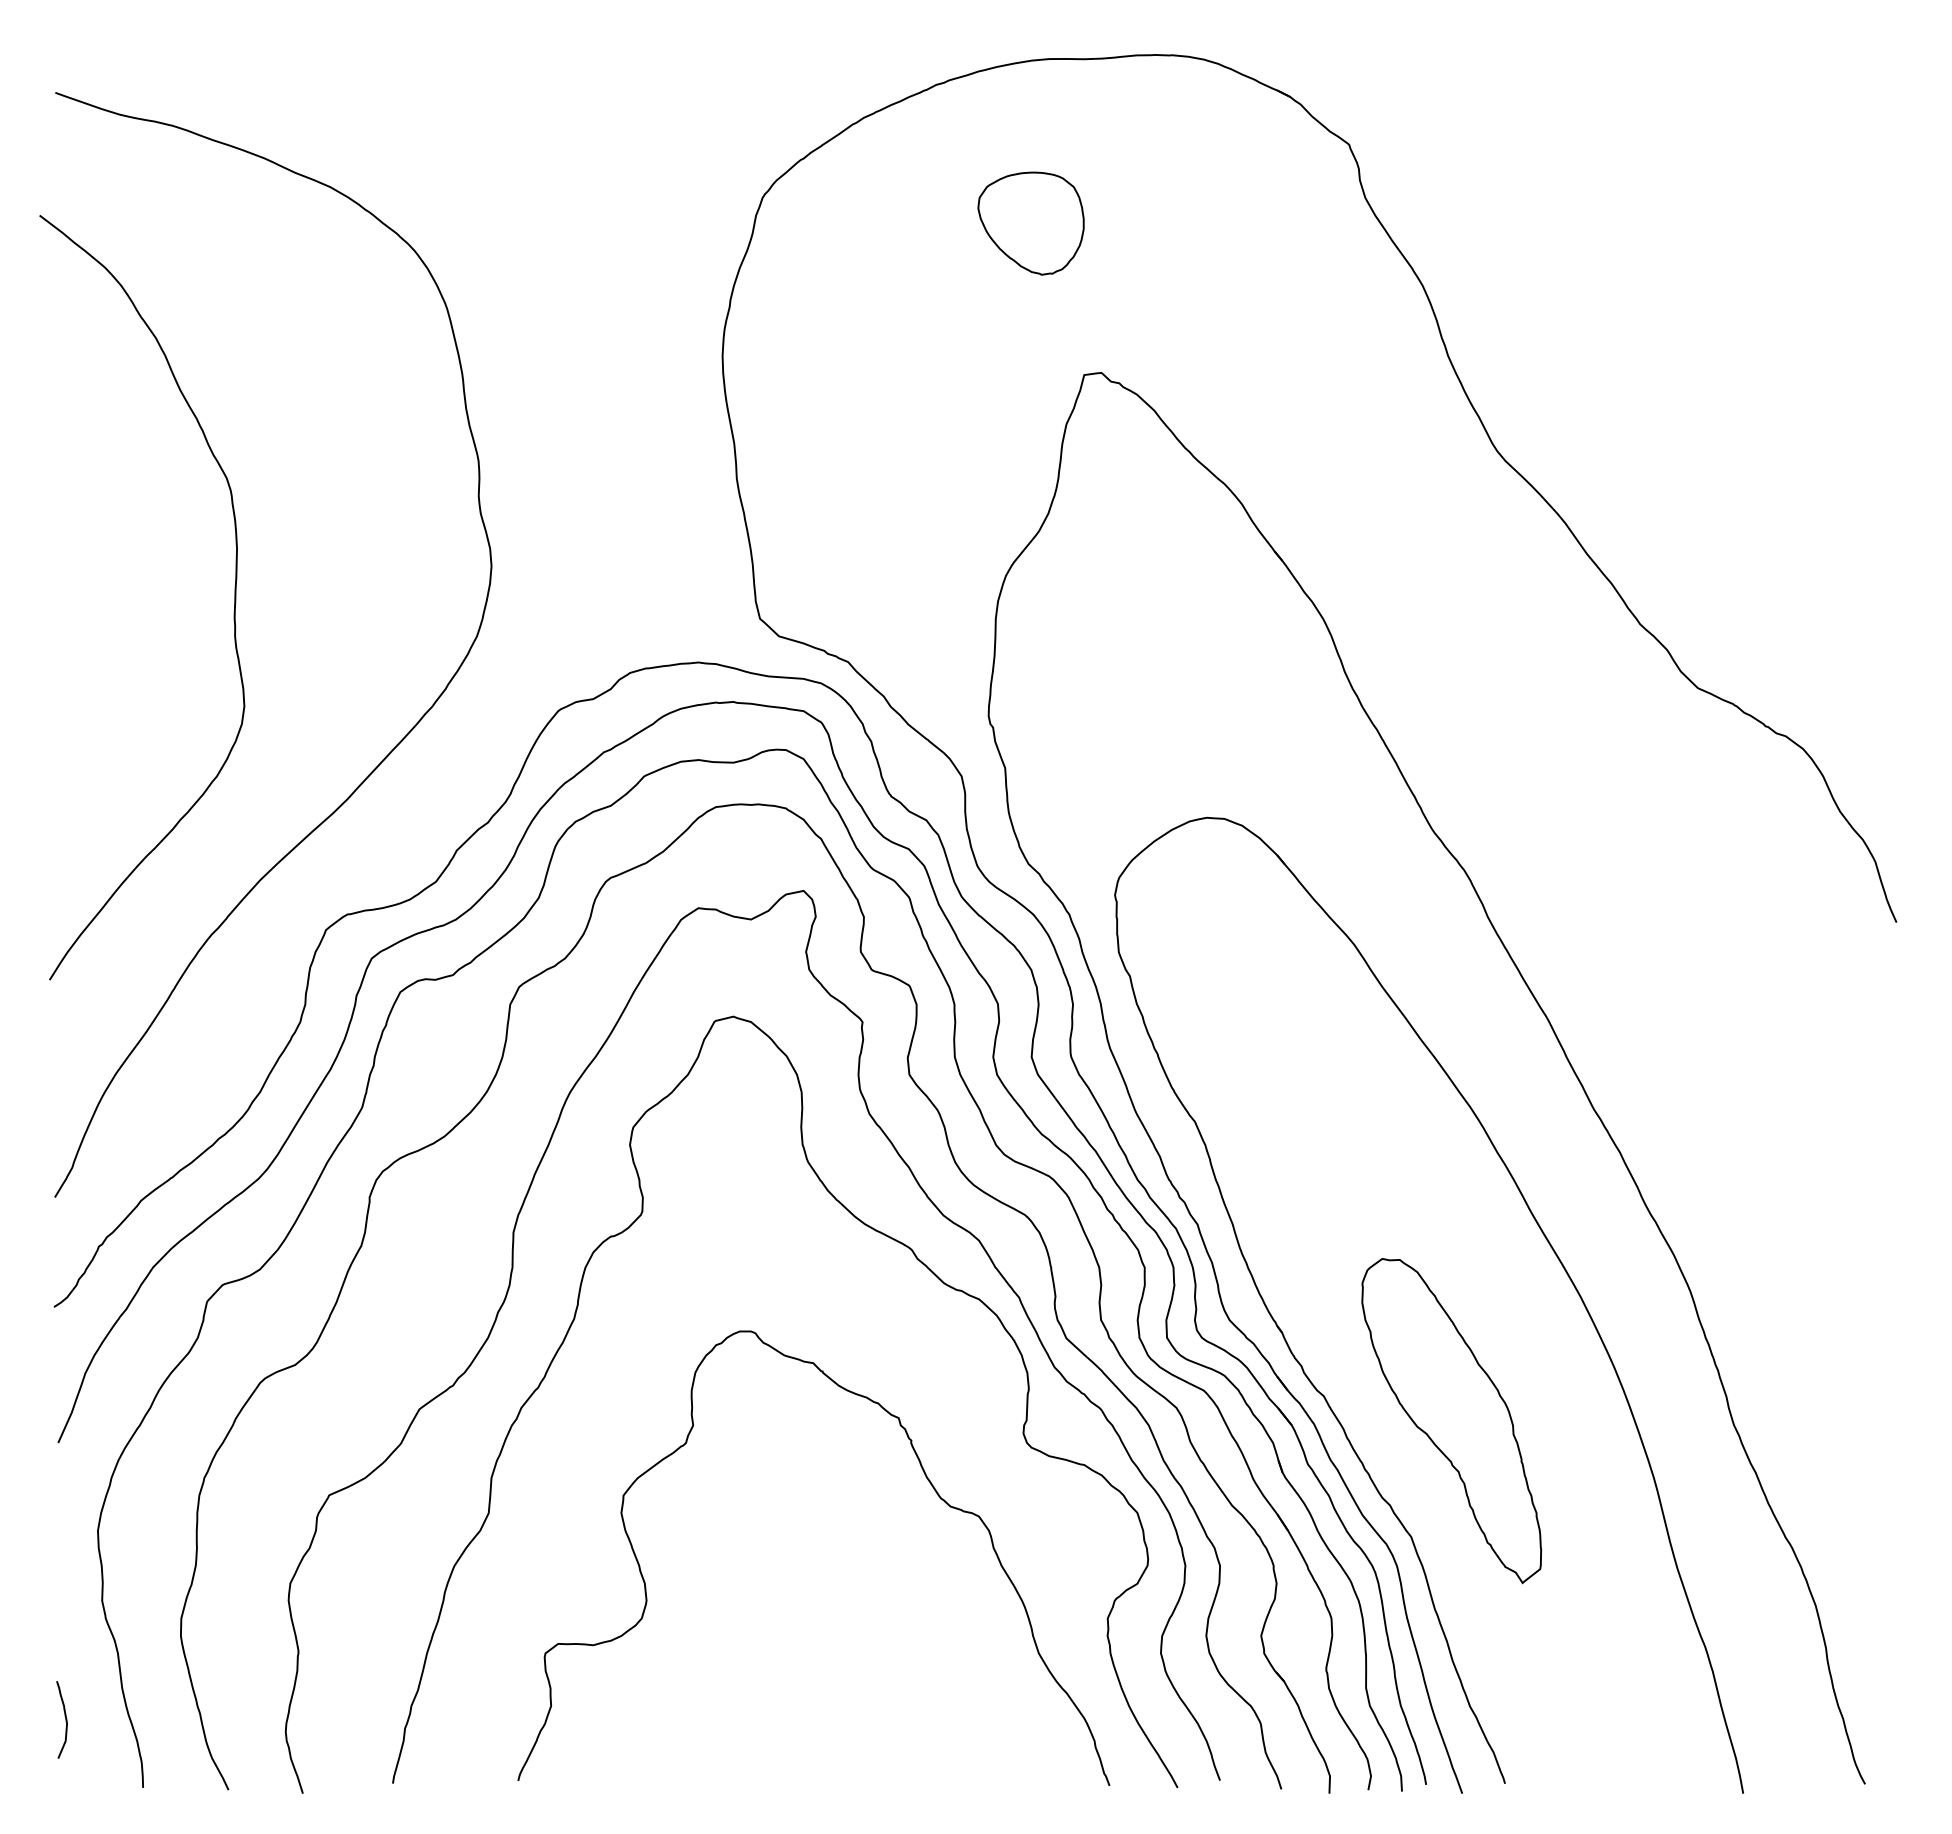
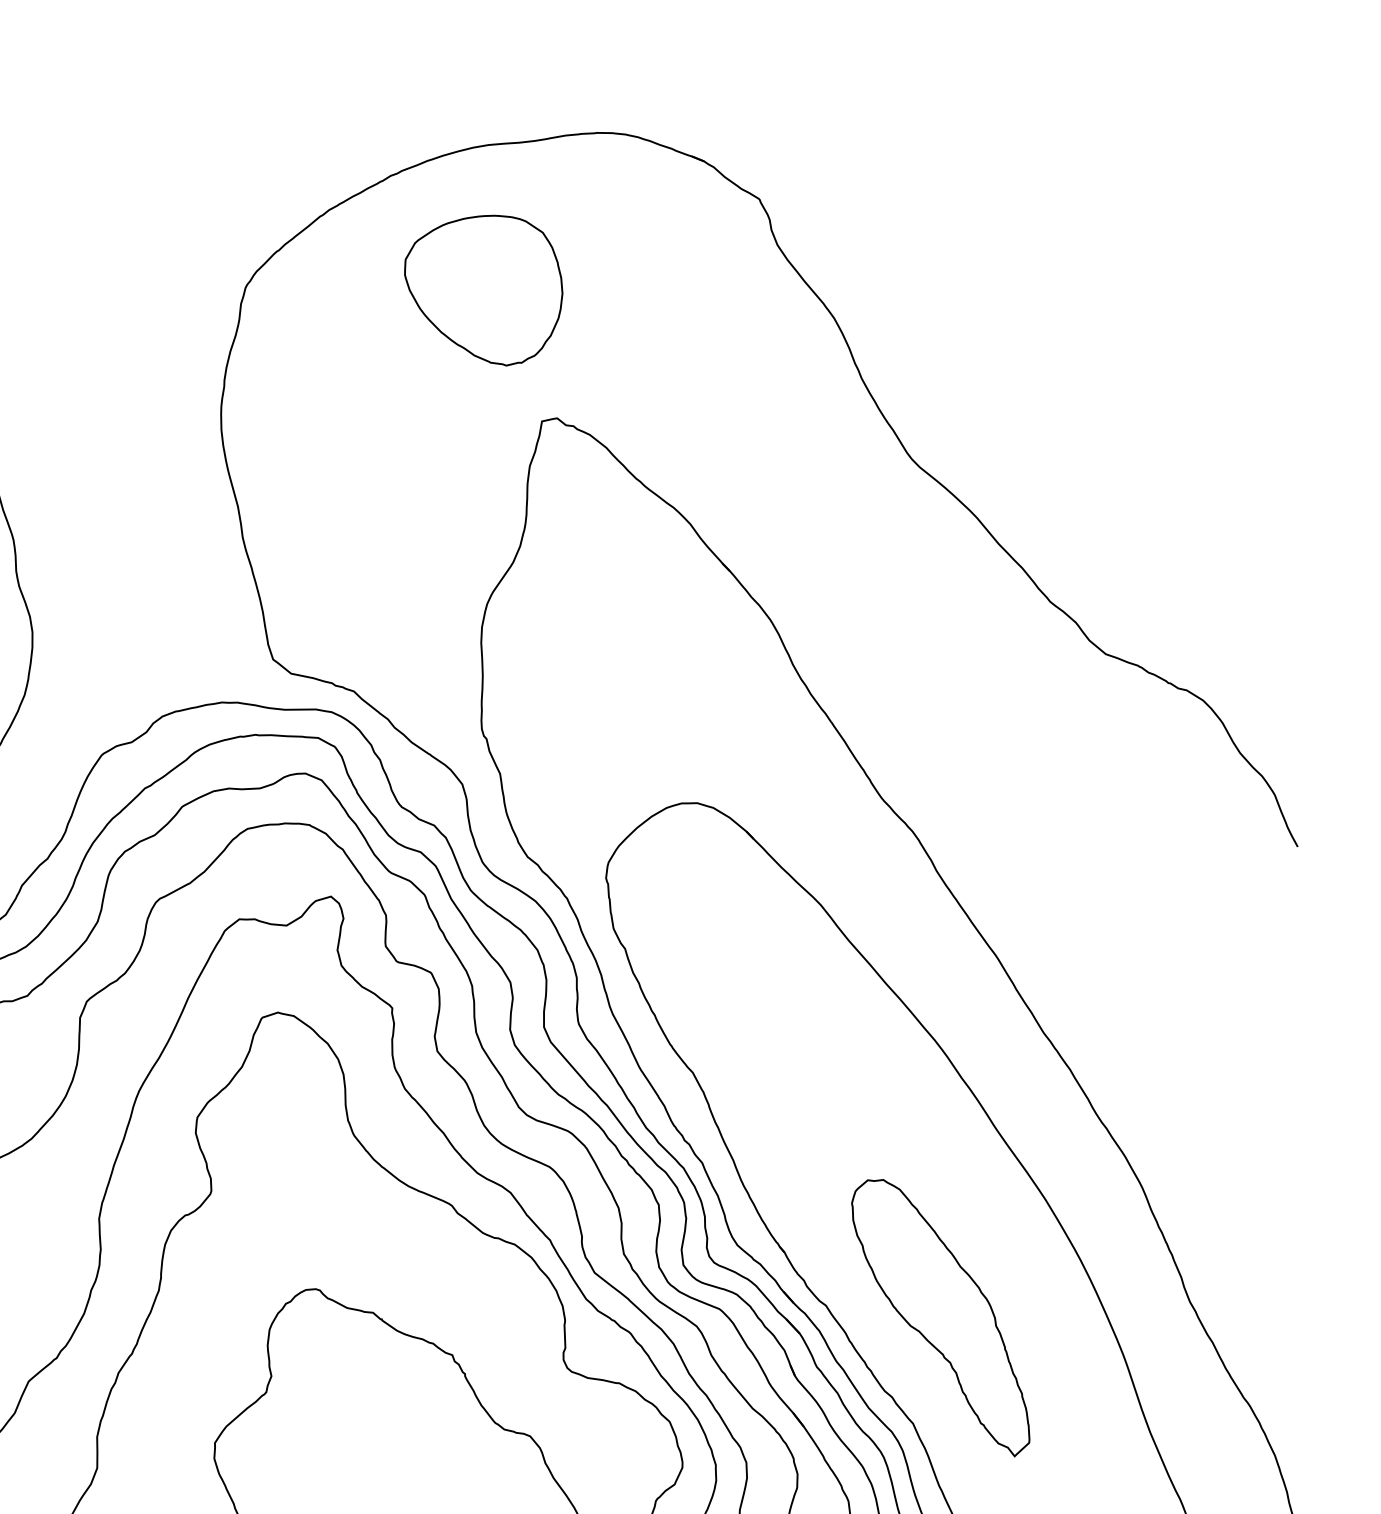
part: (1030, 223) -> (483, 291), size x1.67

